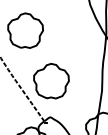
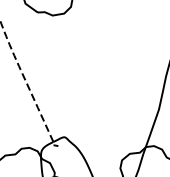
part: (51, 81) -> (77, 77), removed

